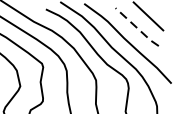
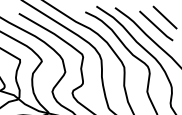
line: (137, 27) -> (156, 26), dashed -> solid

